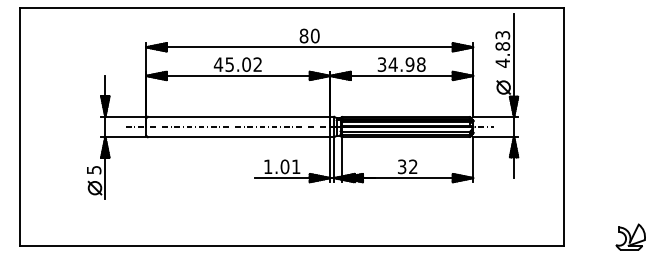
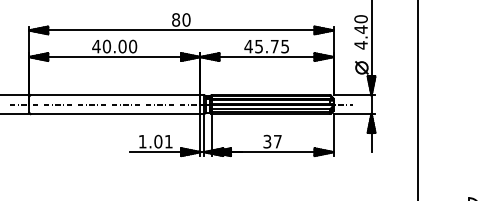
text: (502, 40) -> (360, 24), 4.83 -> 4.40
text: (243, 64) -> (119, 46), 45.02 -> 40.00
text: (401, 64) -> (266, 46), 34.98 -> 45.75
text: (413, 166) -> (277, 141), 32 -> 37

